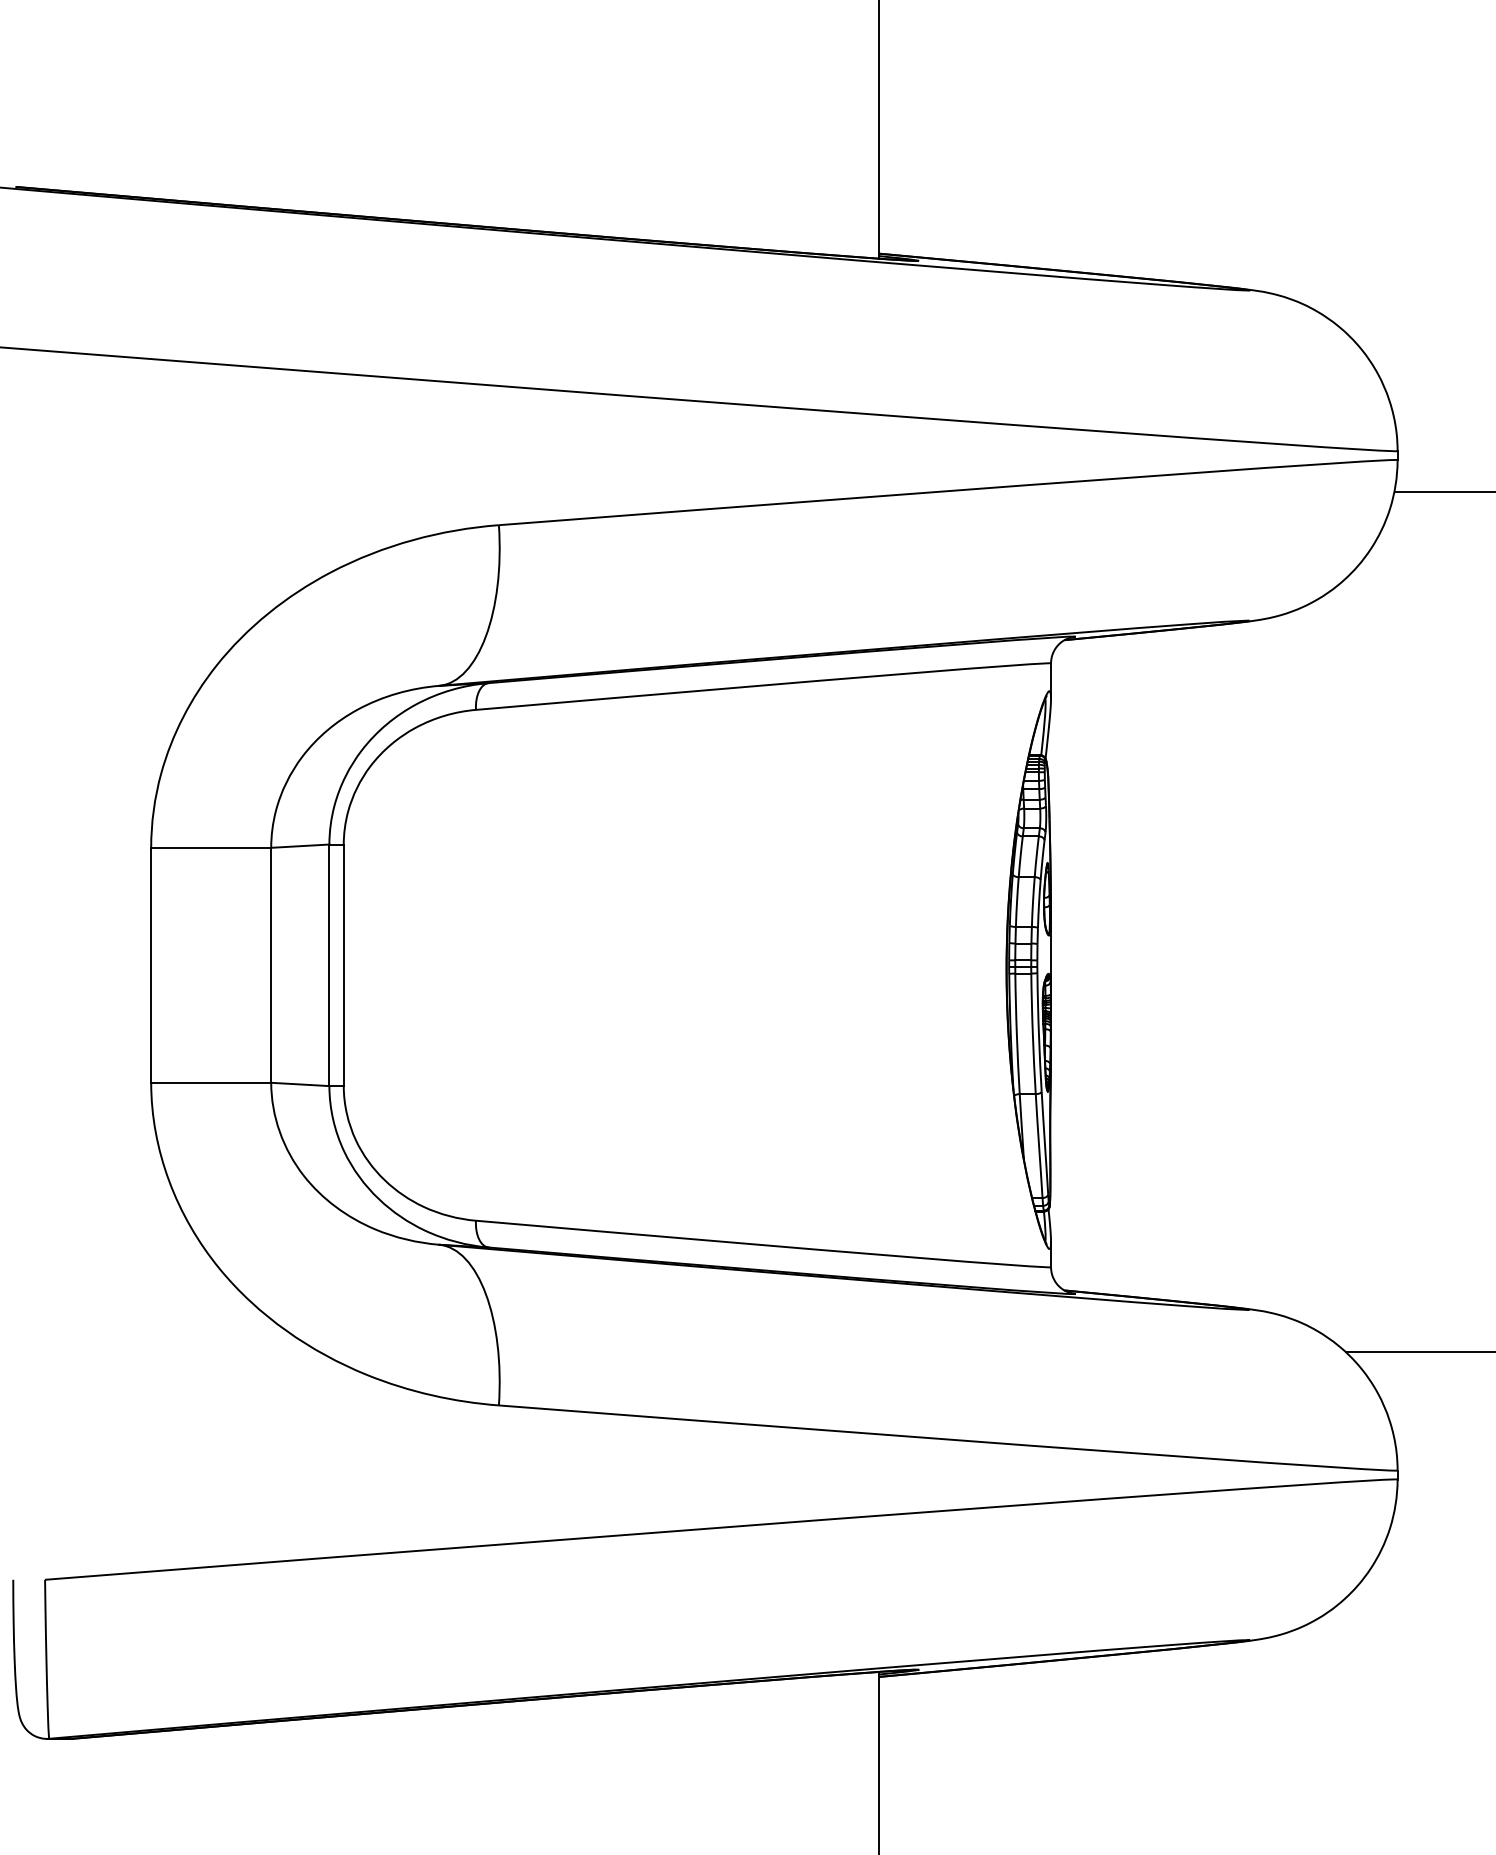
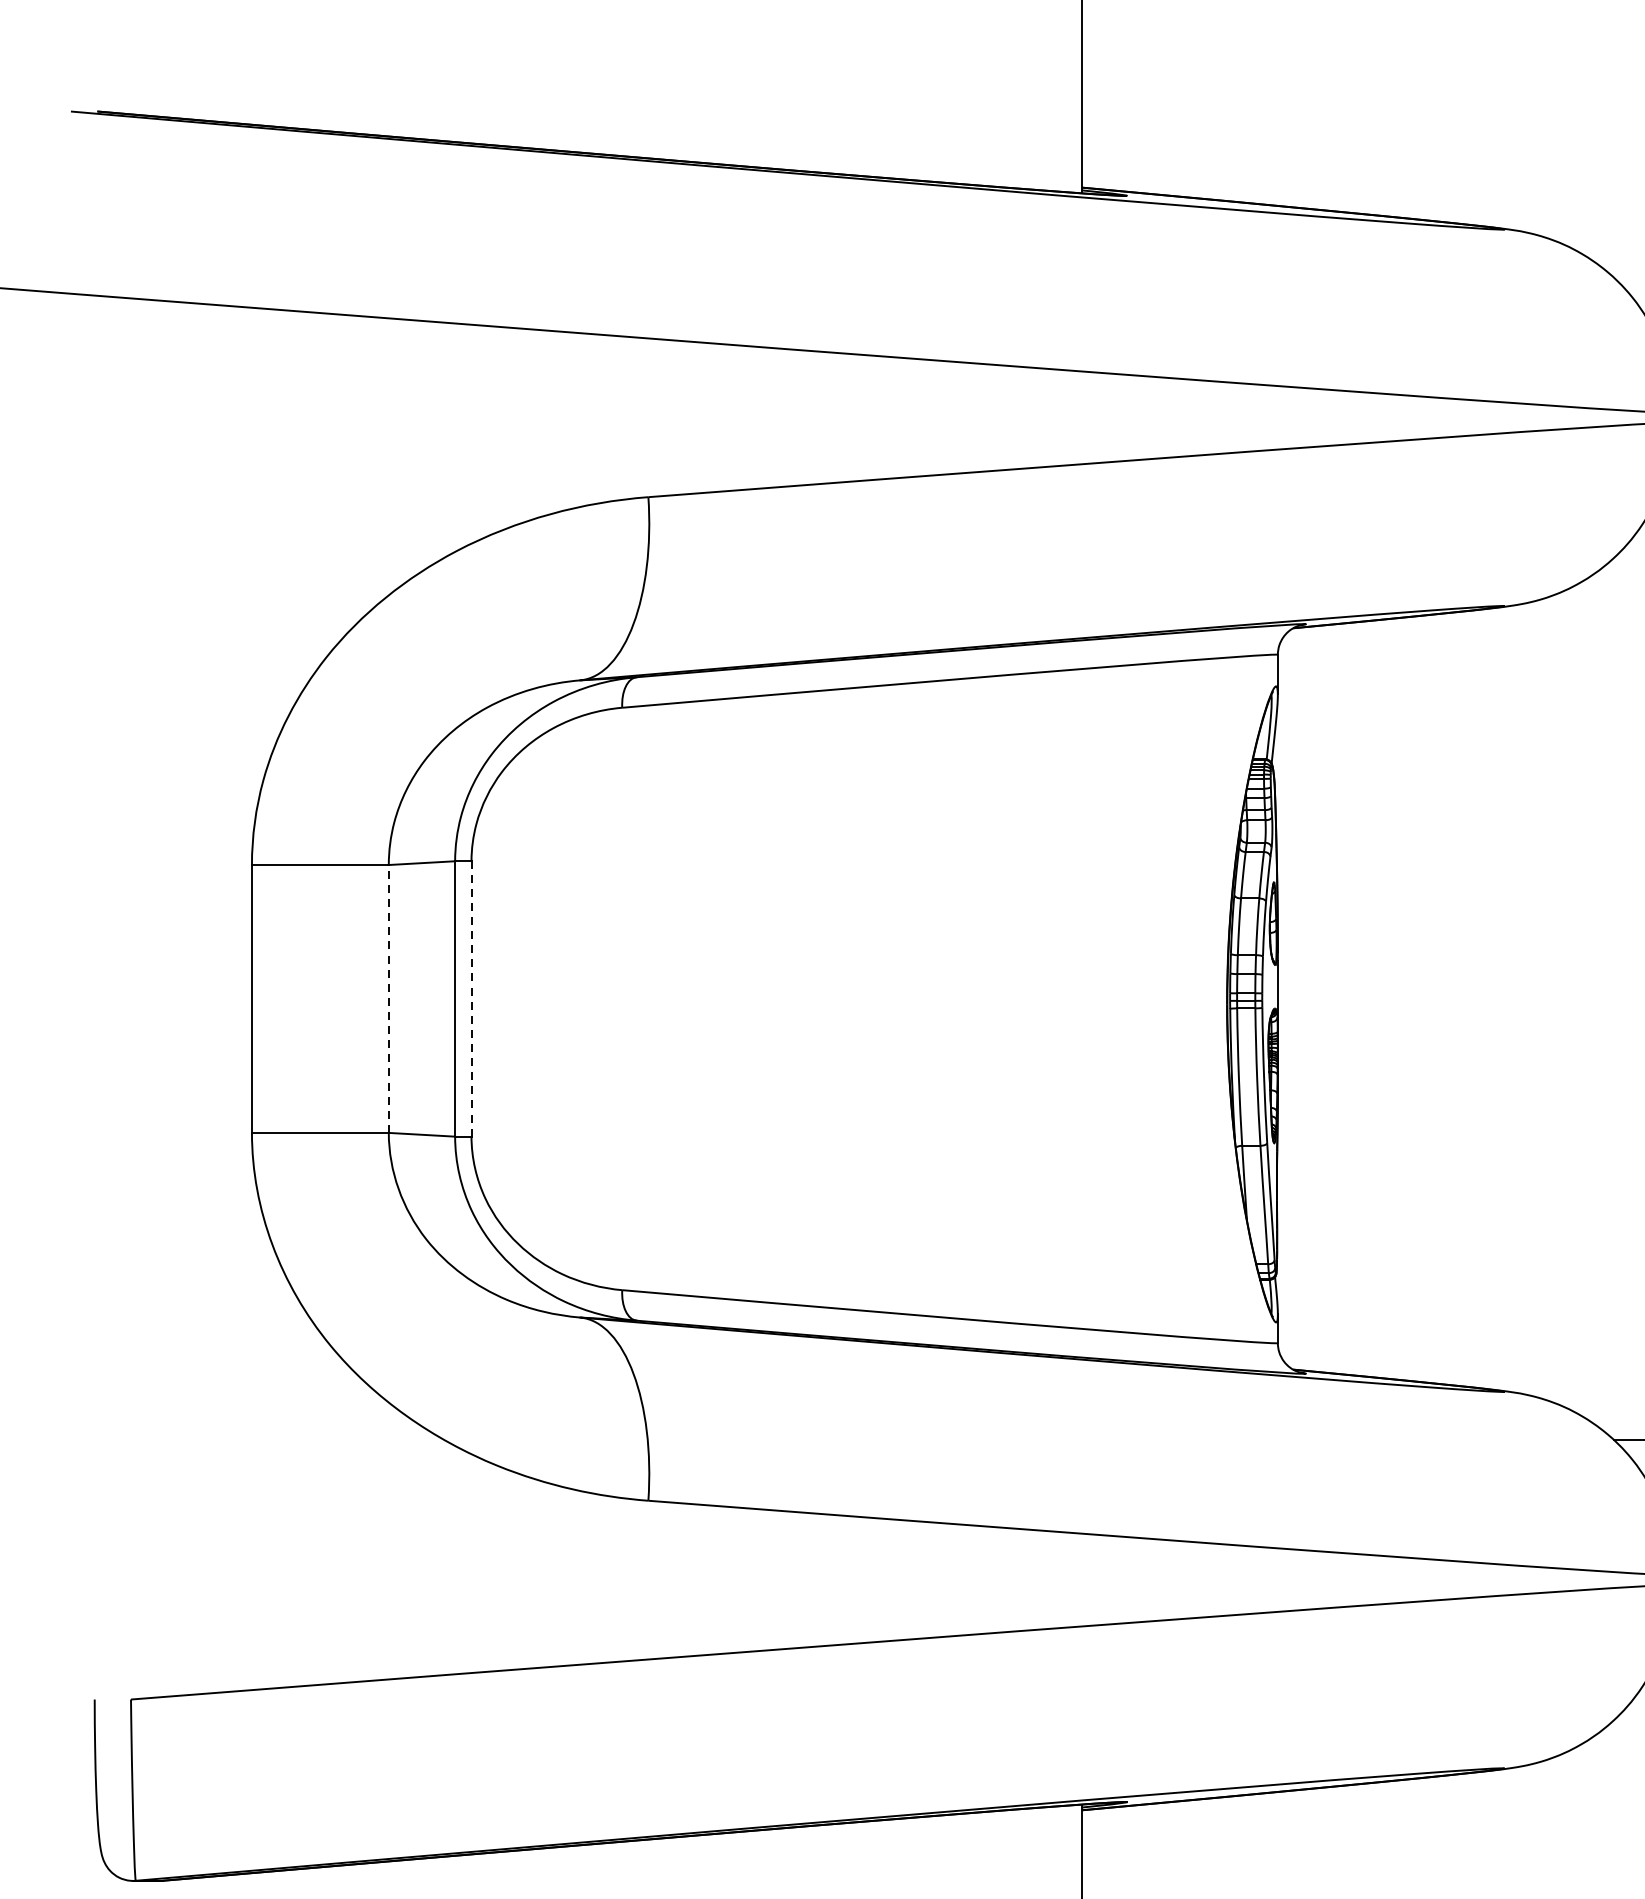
line: (271, 964) -> (389, 998), solid -> dashed
line: (343, 965) -> (471, 999), solid -> dashed

